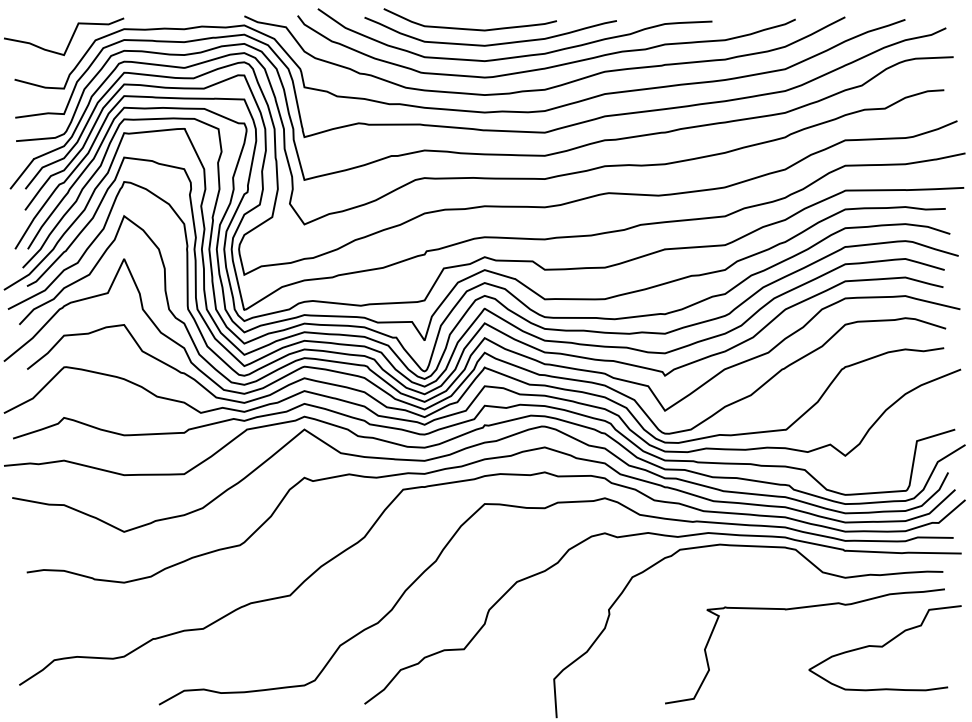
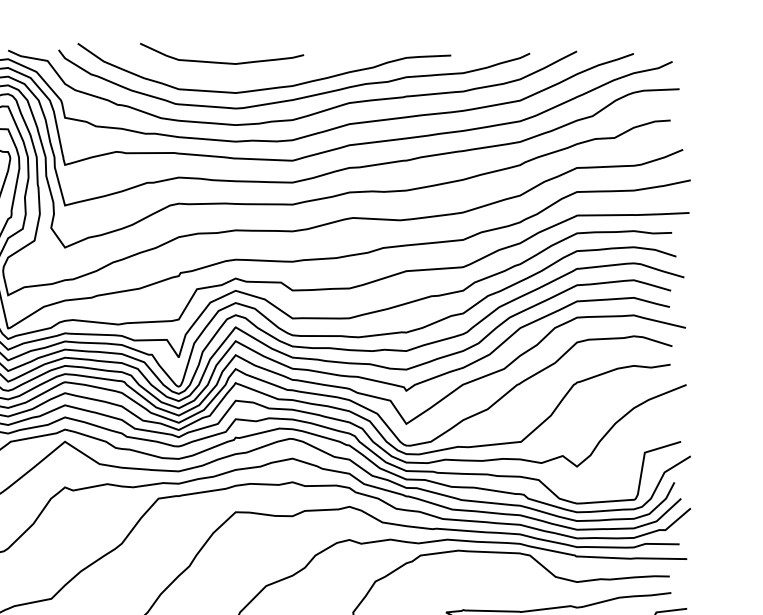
curve: (493, 43) -> (243, 76), removed

